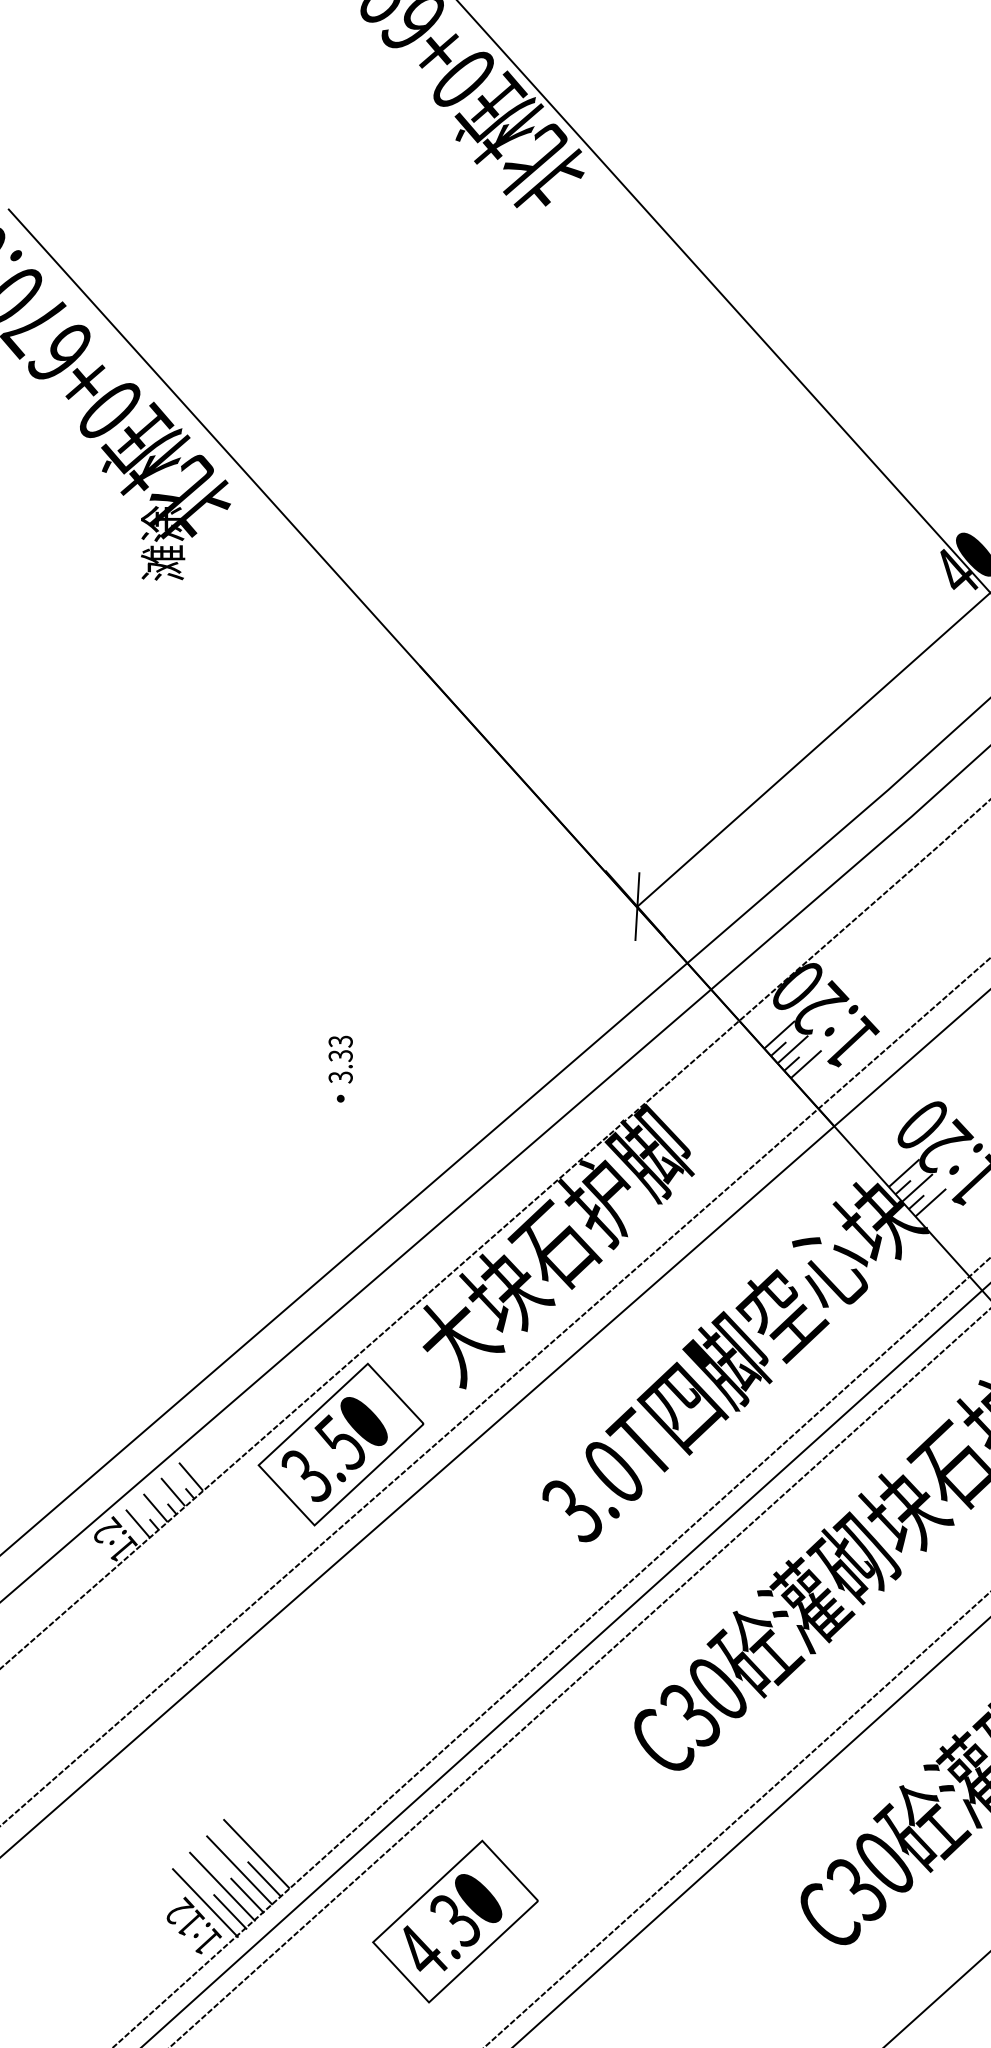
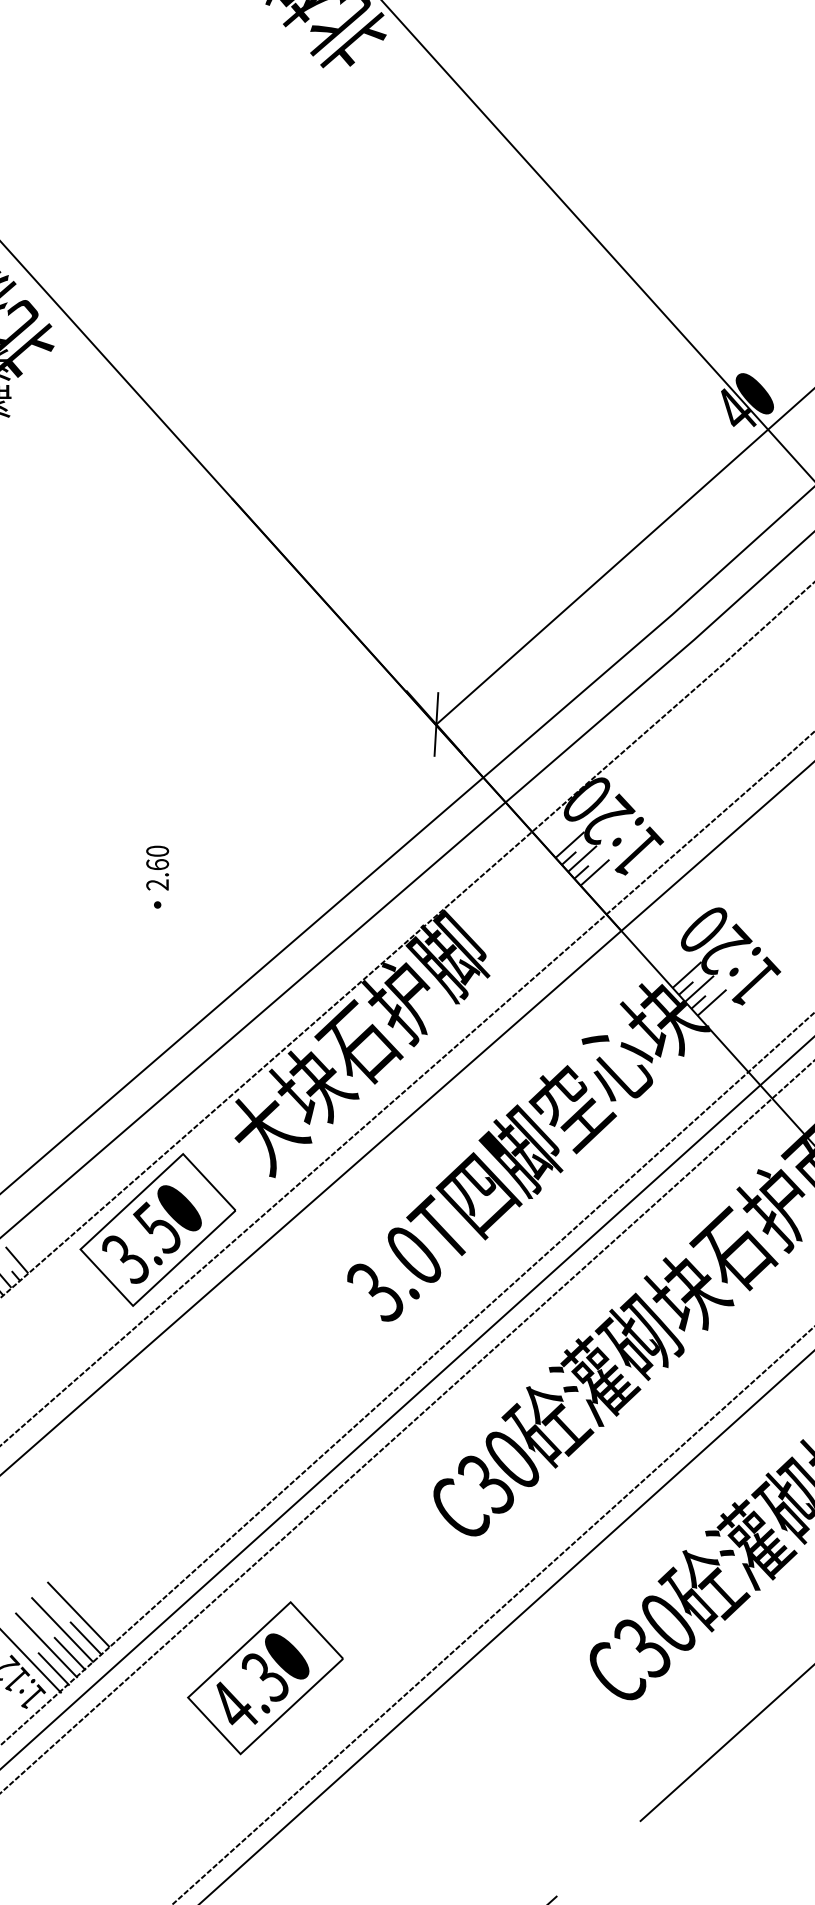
text: (340, 1059) -> (157, 868), 3.33 -> 2.60

